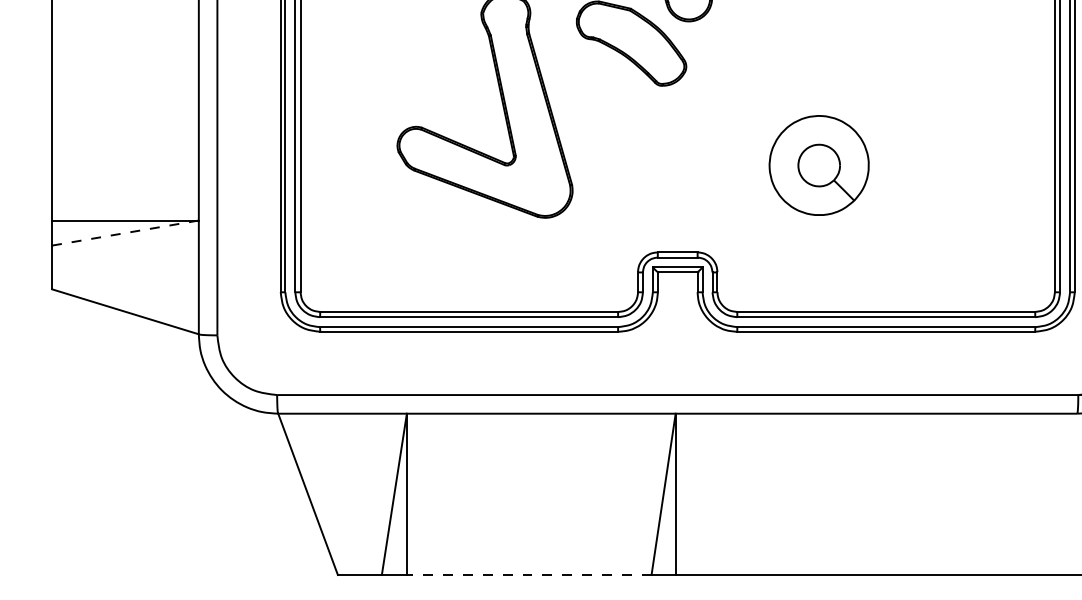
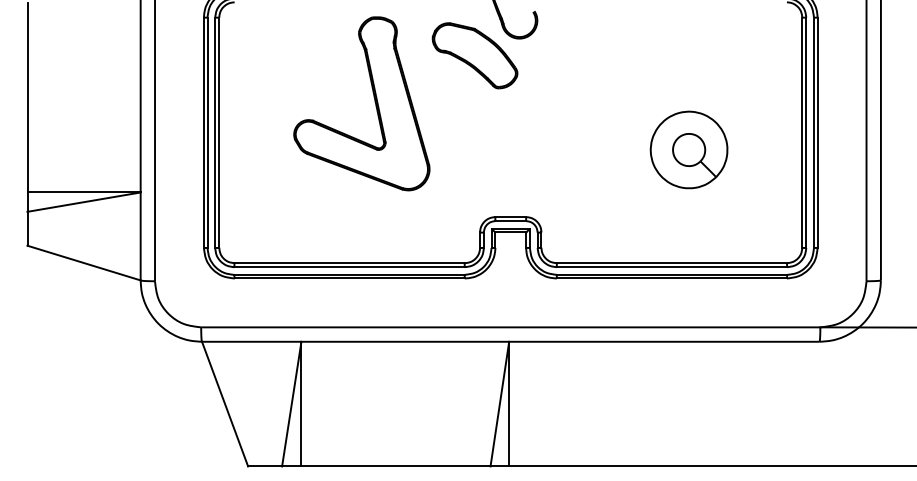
part: (818, 164) -> (688, 149), moved
line: (124, 233) -> (83, 202), dashed -> solid
line: (529, 575) -> (396, 466), dashed -> solid

